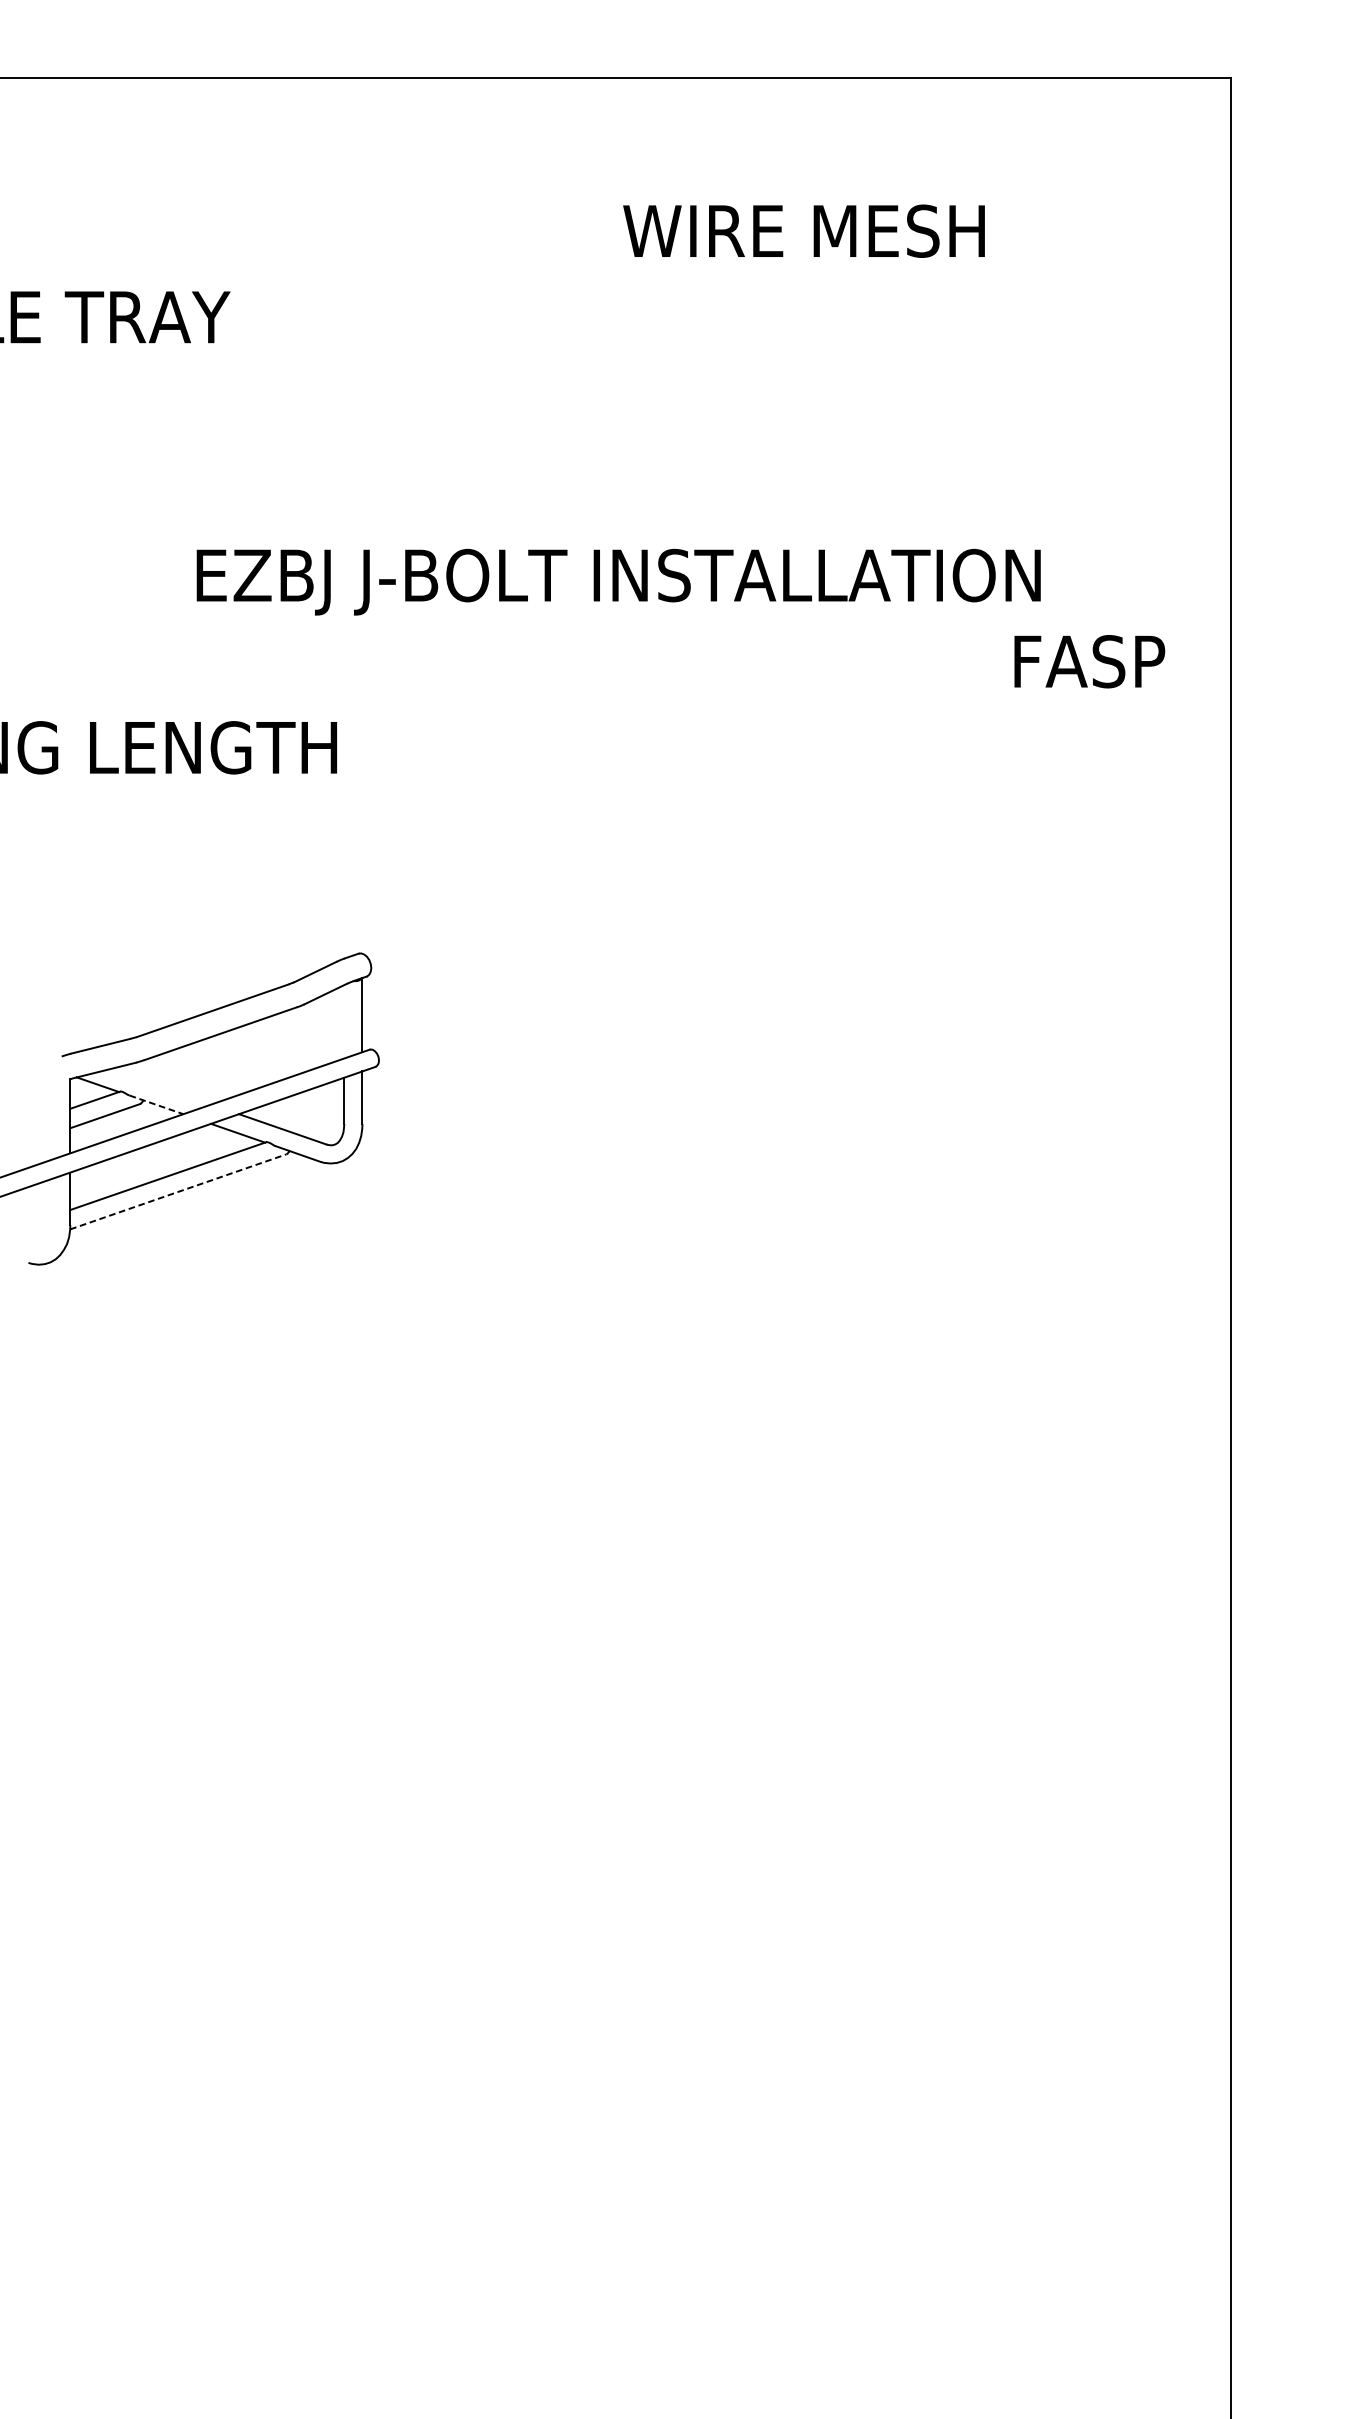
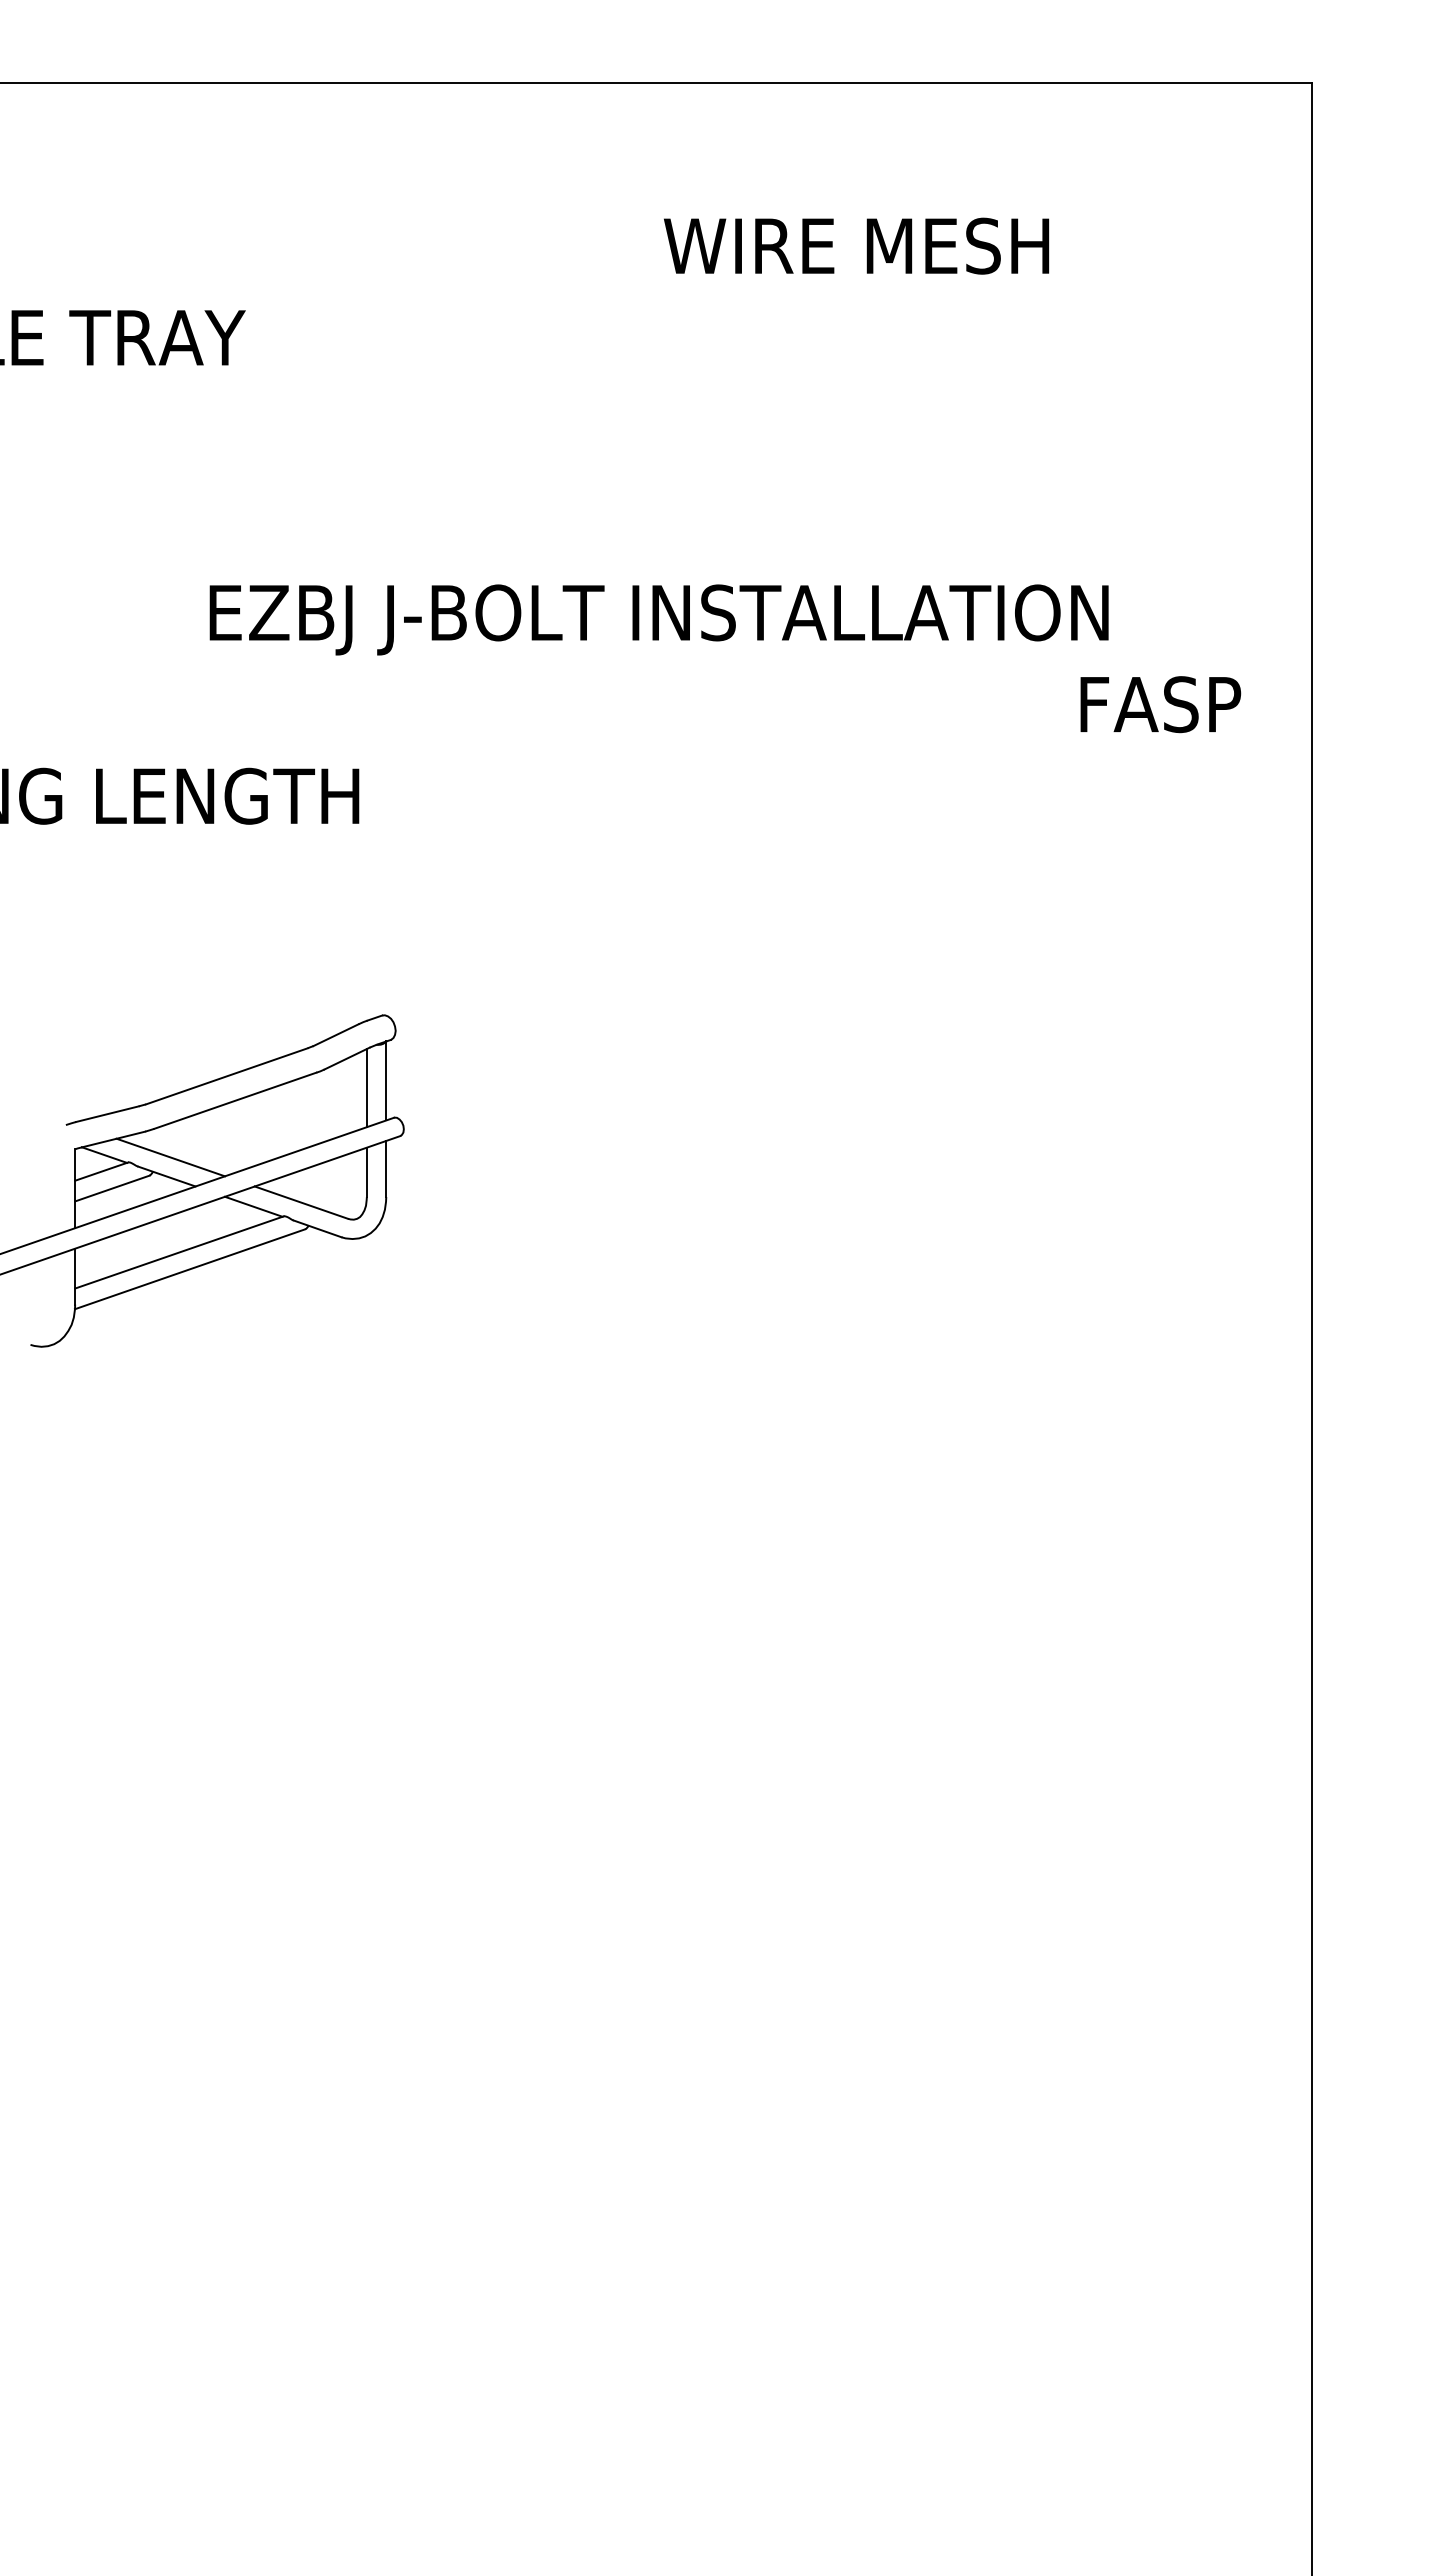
line: (343, 1021) -> (366, 1087), added
line: (159, 1086) -> (170, 1157), added
line: (157, 1104) -> (167, 1176), dashed -> solid
line: (178, 1192) -> (190, 1269), dashed -> solid

